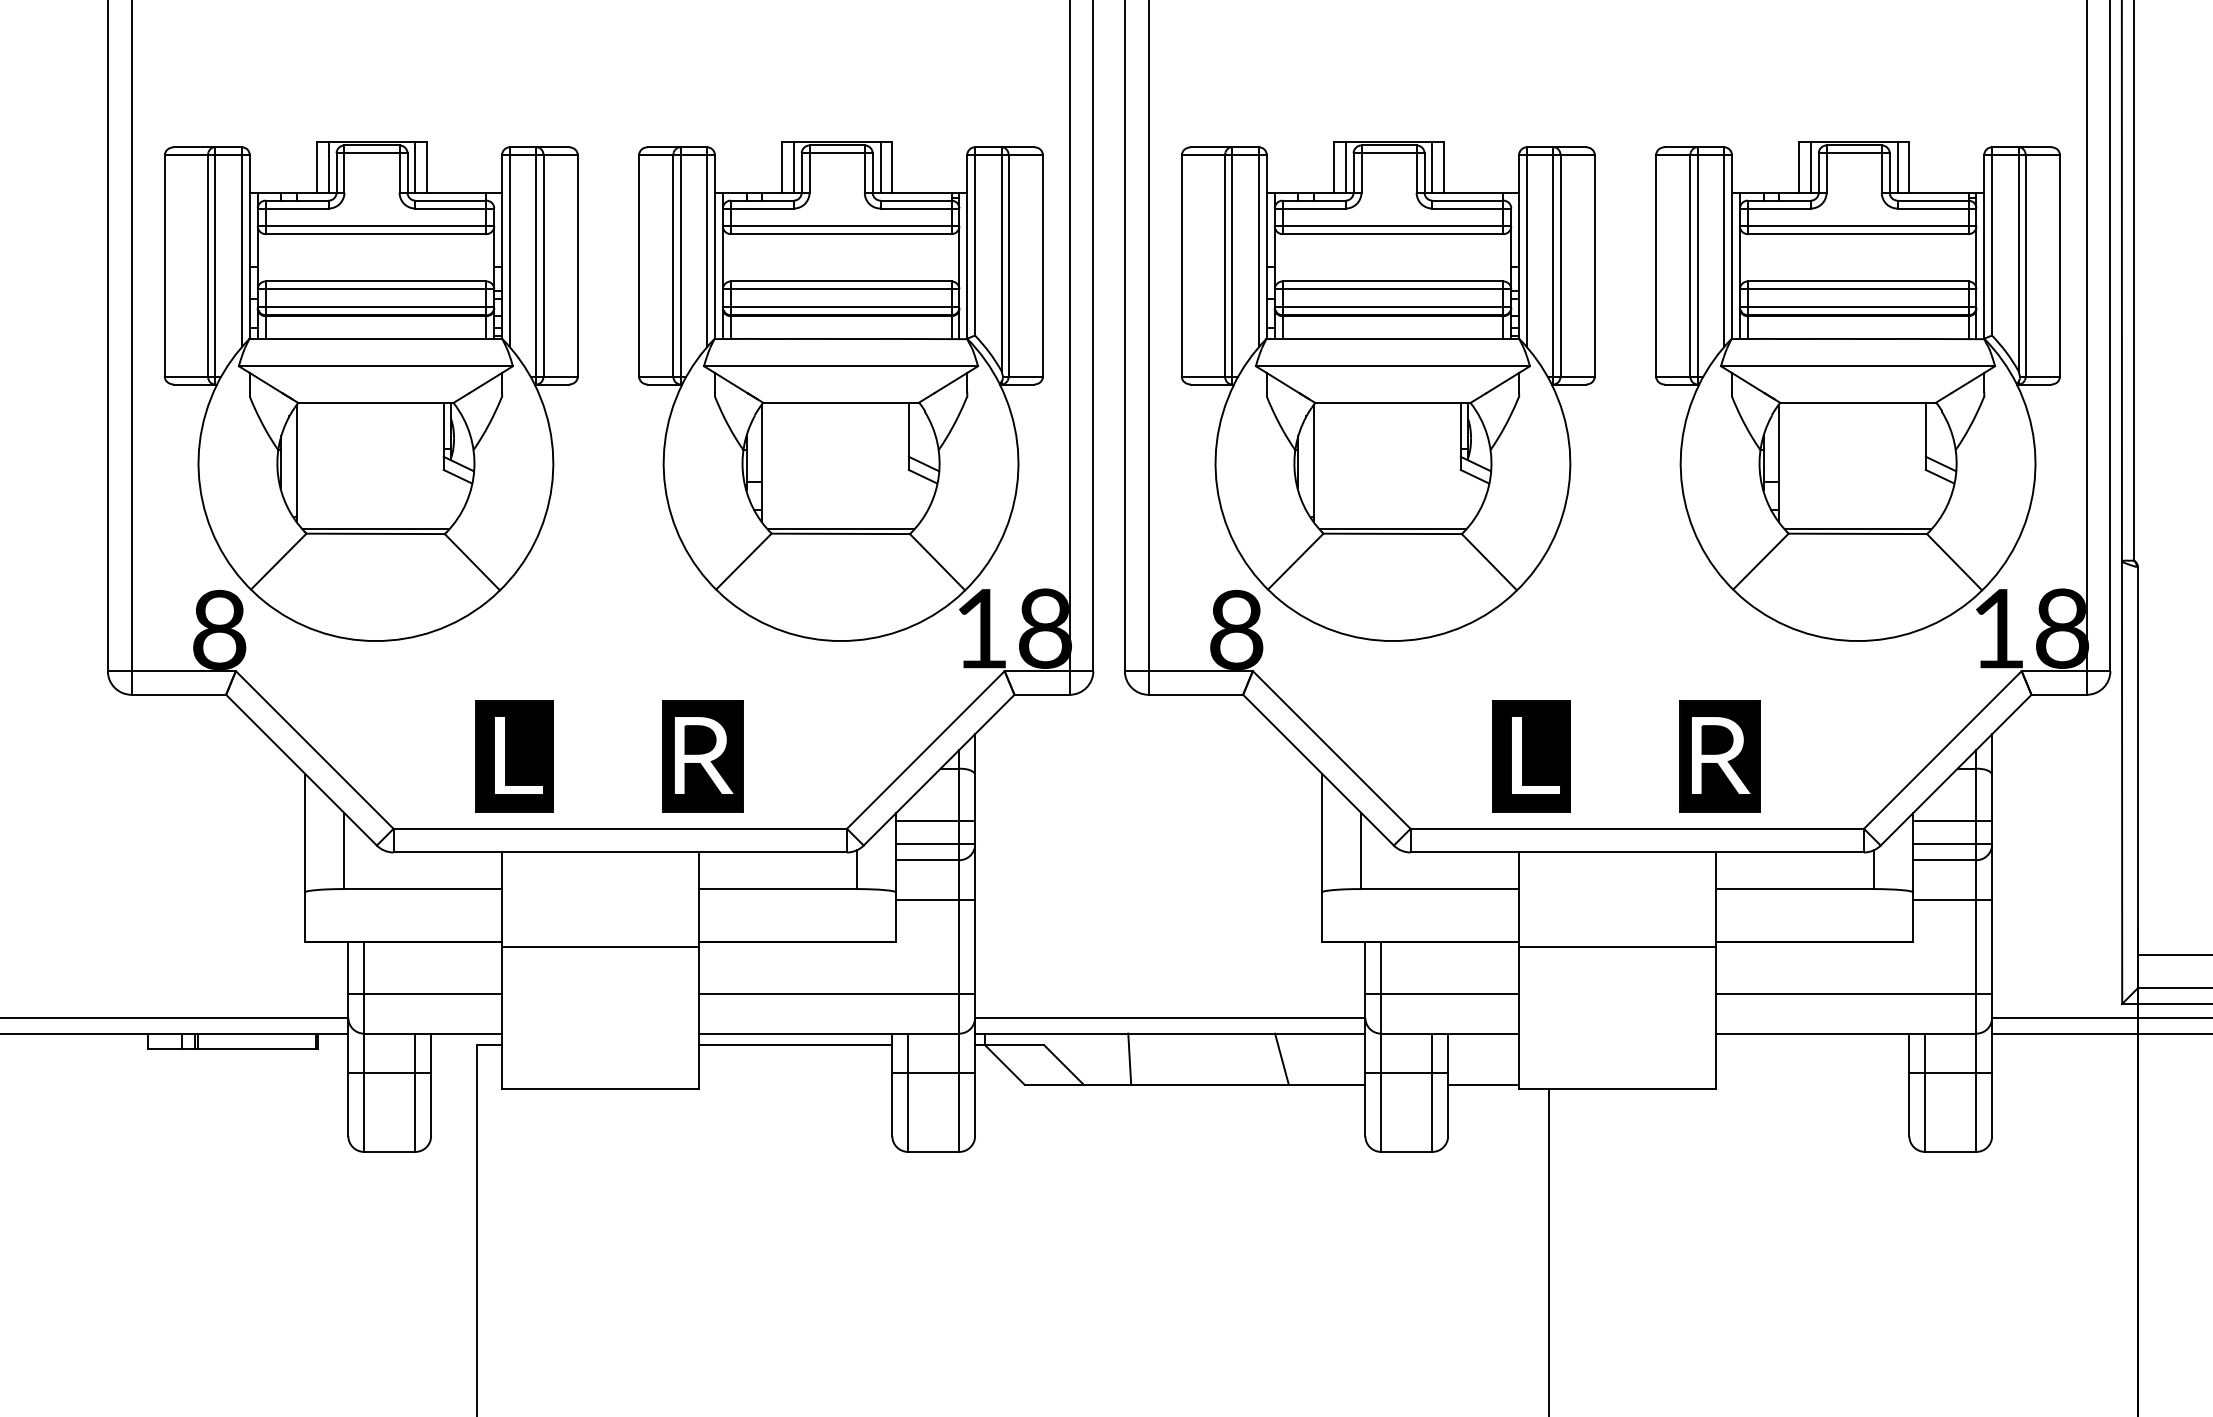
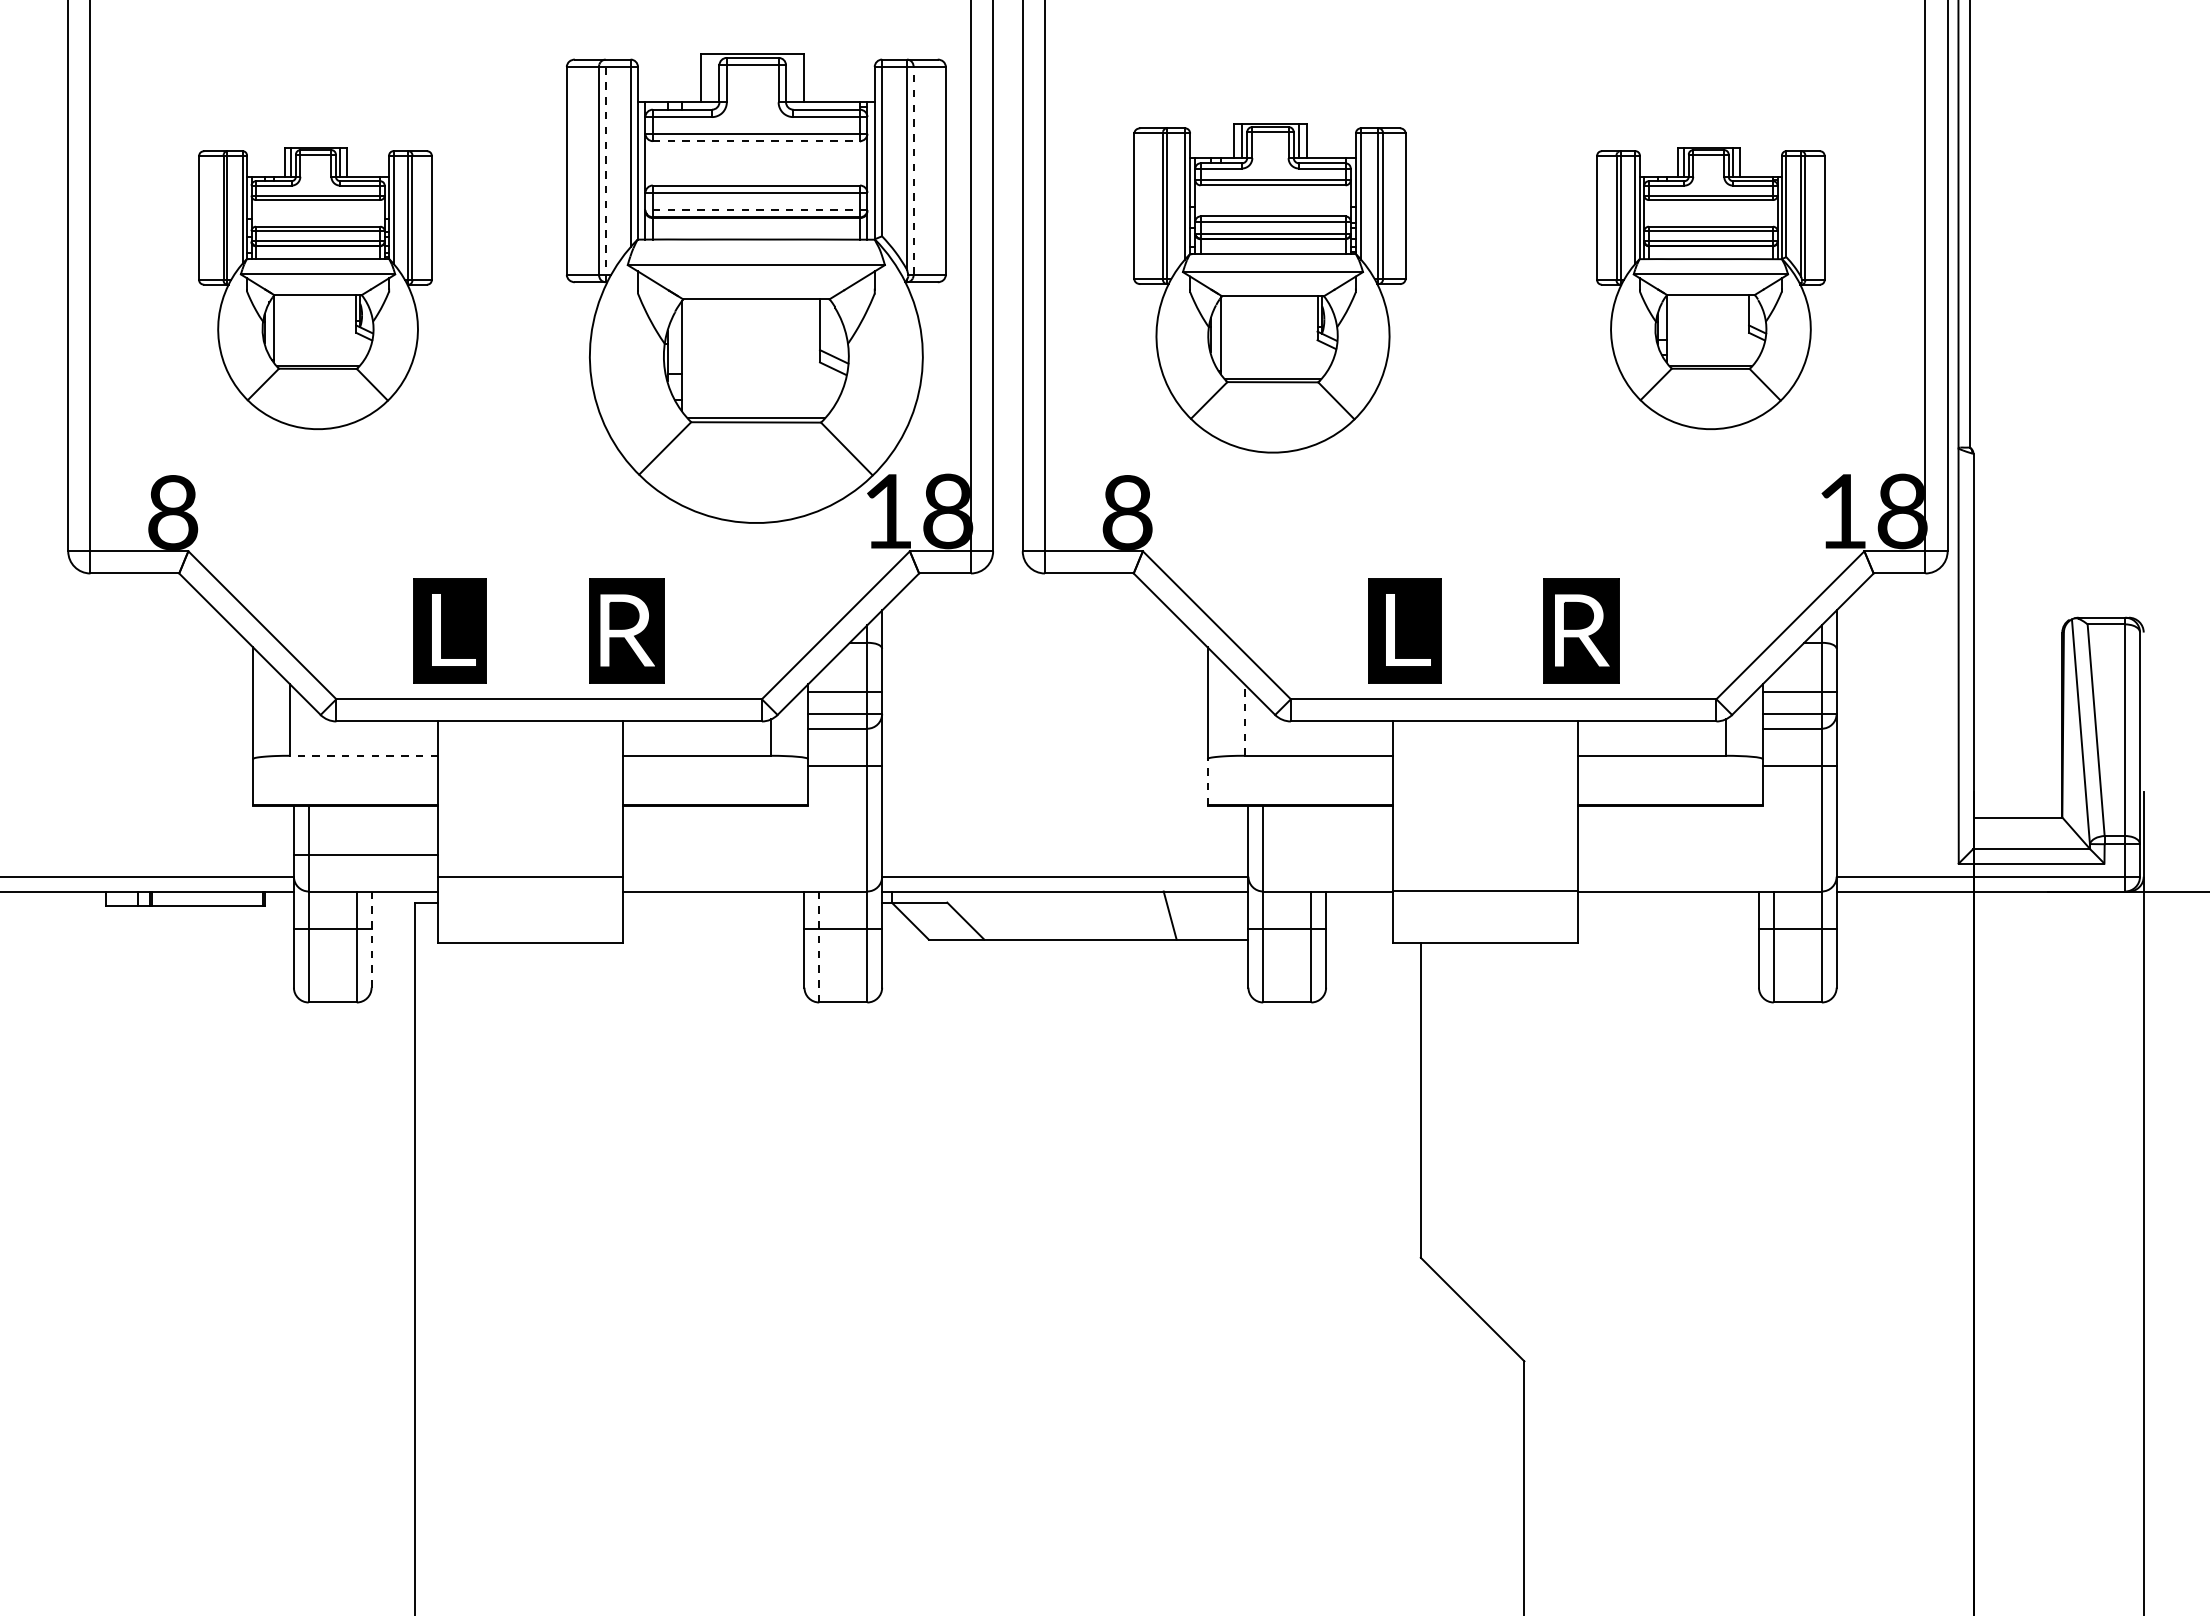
line: (793, 167) -> (711, 78), removed
line: (880, 167) -> (793, 78), removed
line: (841, 234) -> (756, 141), solid -> dashed
line: (680, 265) -> (605, 170), solid -> dashed
line: (1008, 265) -> (913, 170), solid -> dashed
line: (841, 306) -> (756, 209), solid -> dashed
part: (371, 391) -> (315, 288), size x0.6
part: (1387, 391) -> (1269, 288), size x0.7
part: (1857, 391) -> (1710, 288), size x0.6
line: (1361, 851) -> (1244, 720), solid -> dashed
line: (423, 888) -> (364, 755), solid -> dashed
line: (1321, 916) -> (1207, 781), solid -> dashed
line: (600, 947) -> (530, 877), moved
line: (1616, 947) -> (1484, 891), moved
line: (836, 994) -> (752, 854), removed
line: (1442, 994) -> (1320, 854), removed
line: (1853, 994) -> (1706, 854), removed
line: (795, 1045) -> (713, 902), removed
line: (1128, 1059) -> (1026, 915), removed
line: (1483, 1084) -> (1359, 939), removed
line: (430, 1085) -> (371, 940), solid -> dashed
line: (908, 1092) -> (819, 946), solid -> dashed

